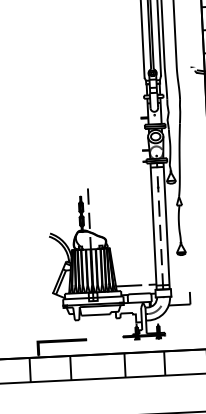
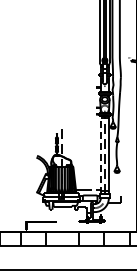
line: (153, 226) -> (100, 154), solid -> dashed

